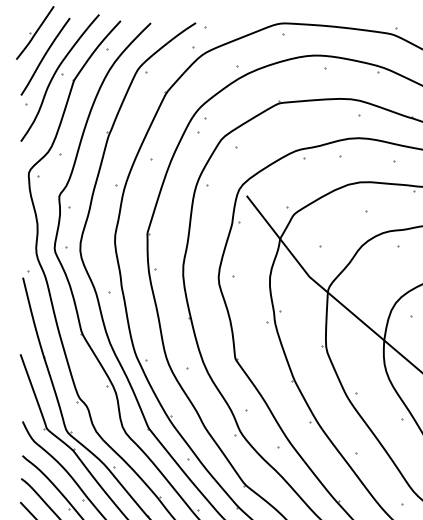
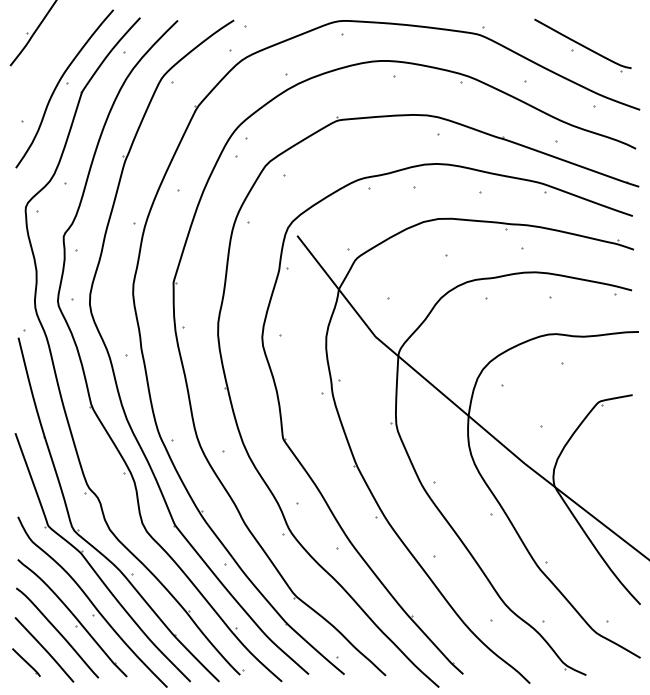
curve: (45, 56) -> (46, 61), removed

